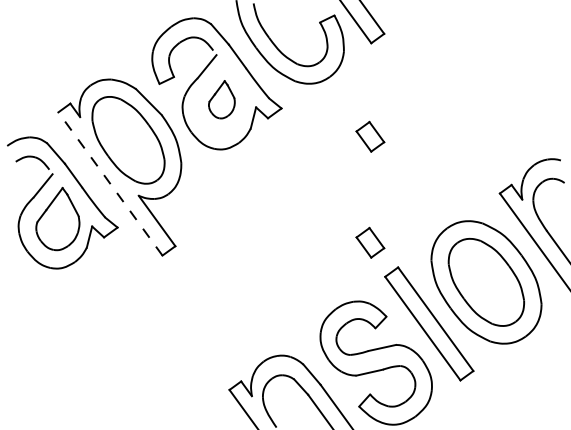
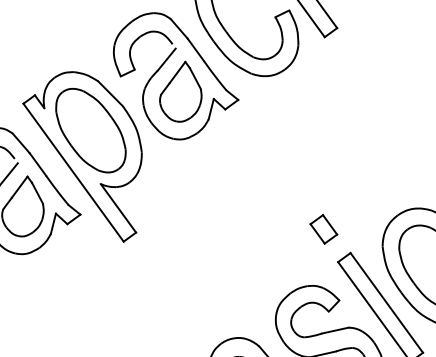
part: (221, 99) -> (180, 91), size x1.67
part: (370, 136) -> (323, 126), removed
line: (110, 183) -> (73, 172), dashed -> solid

